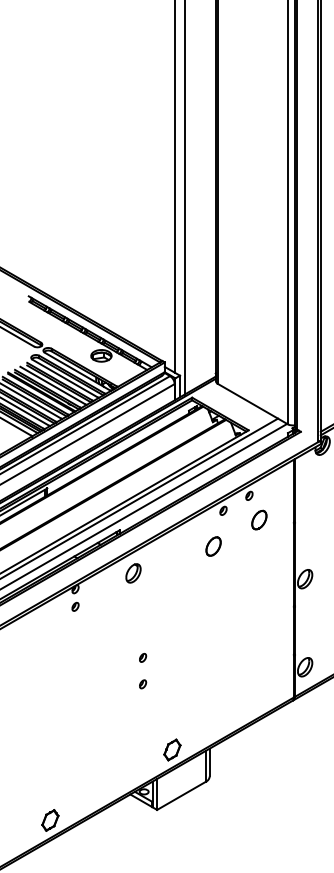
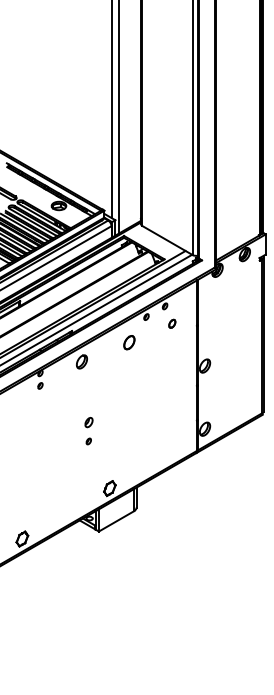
part: (259, 519) -> (172, 323), size x0.6
part: (213, 546) -> (129, 342), moved
part: (142, 657) -> (88, 422), size x1.6

